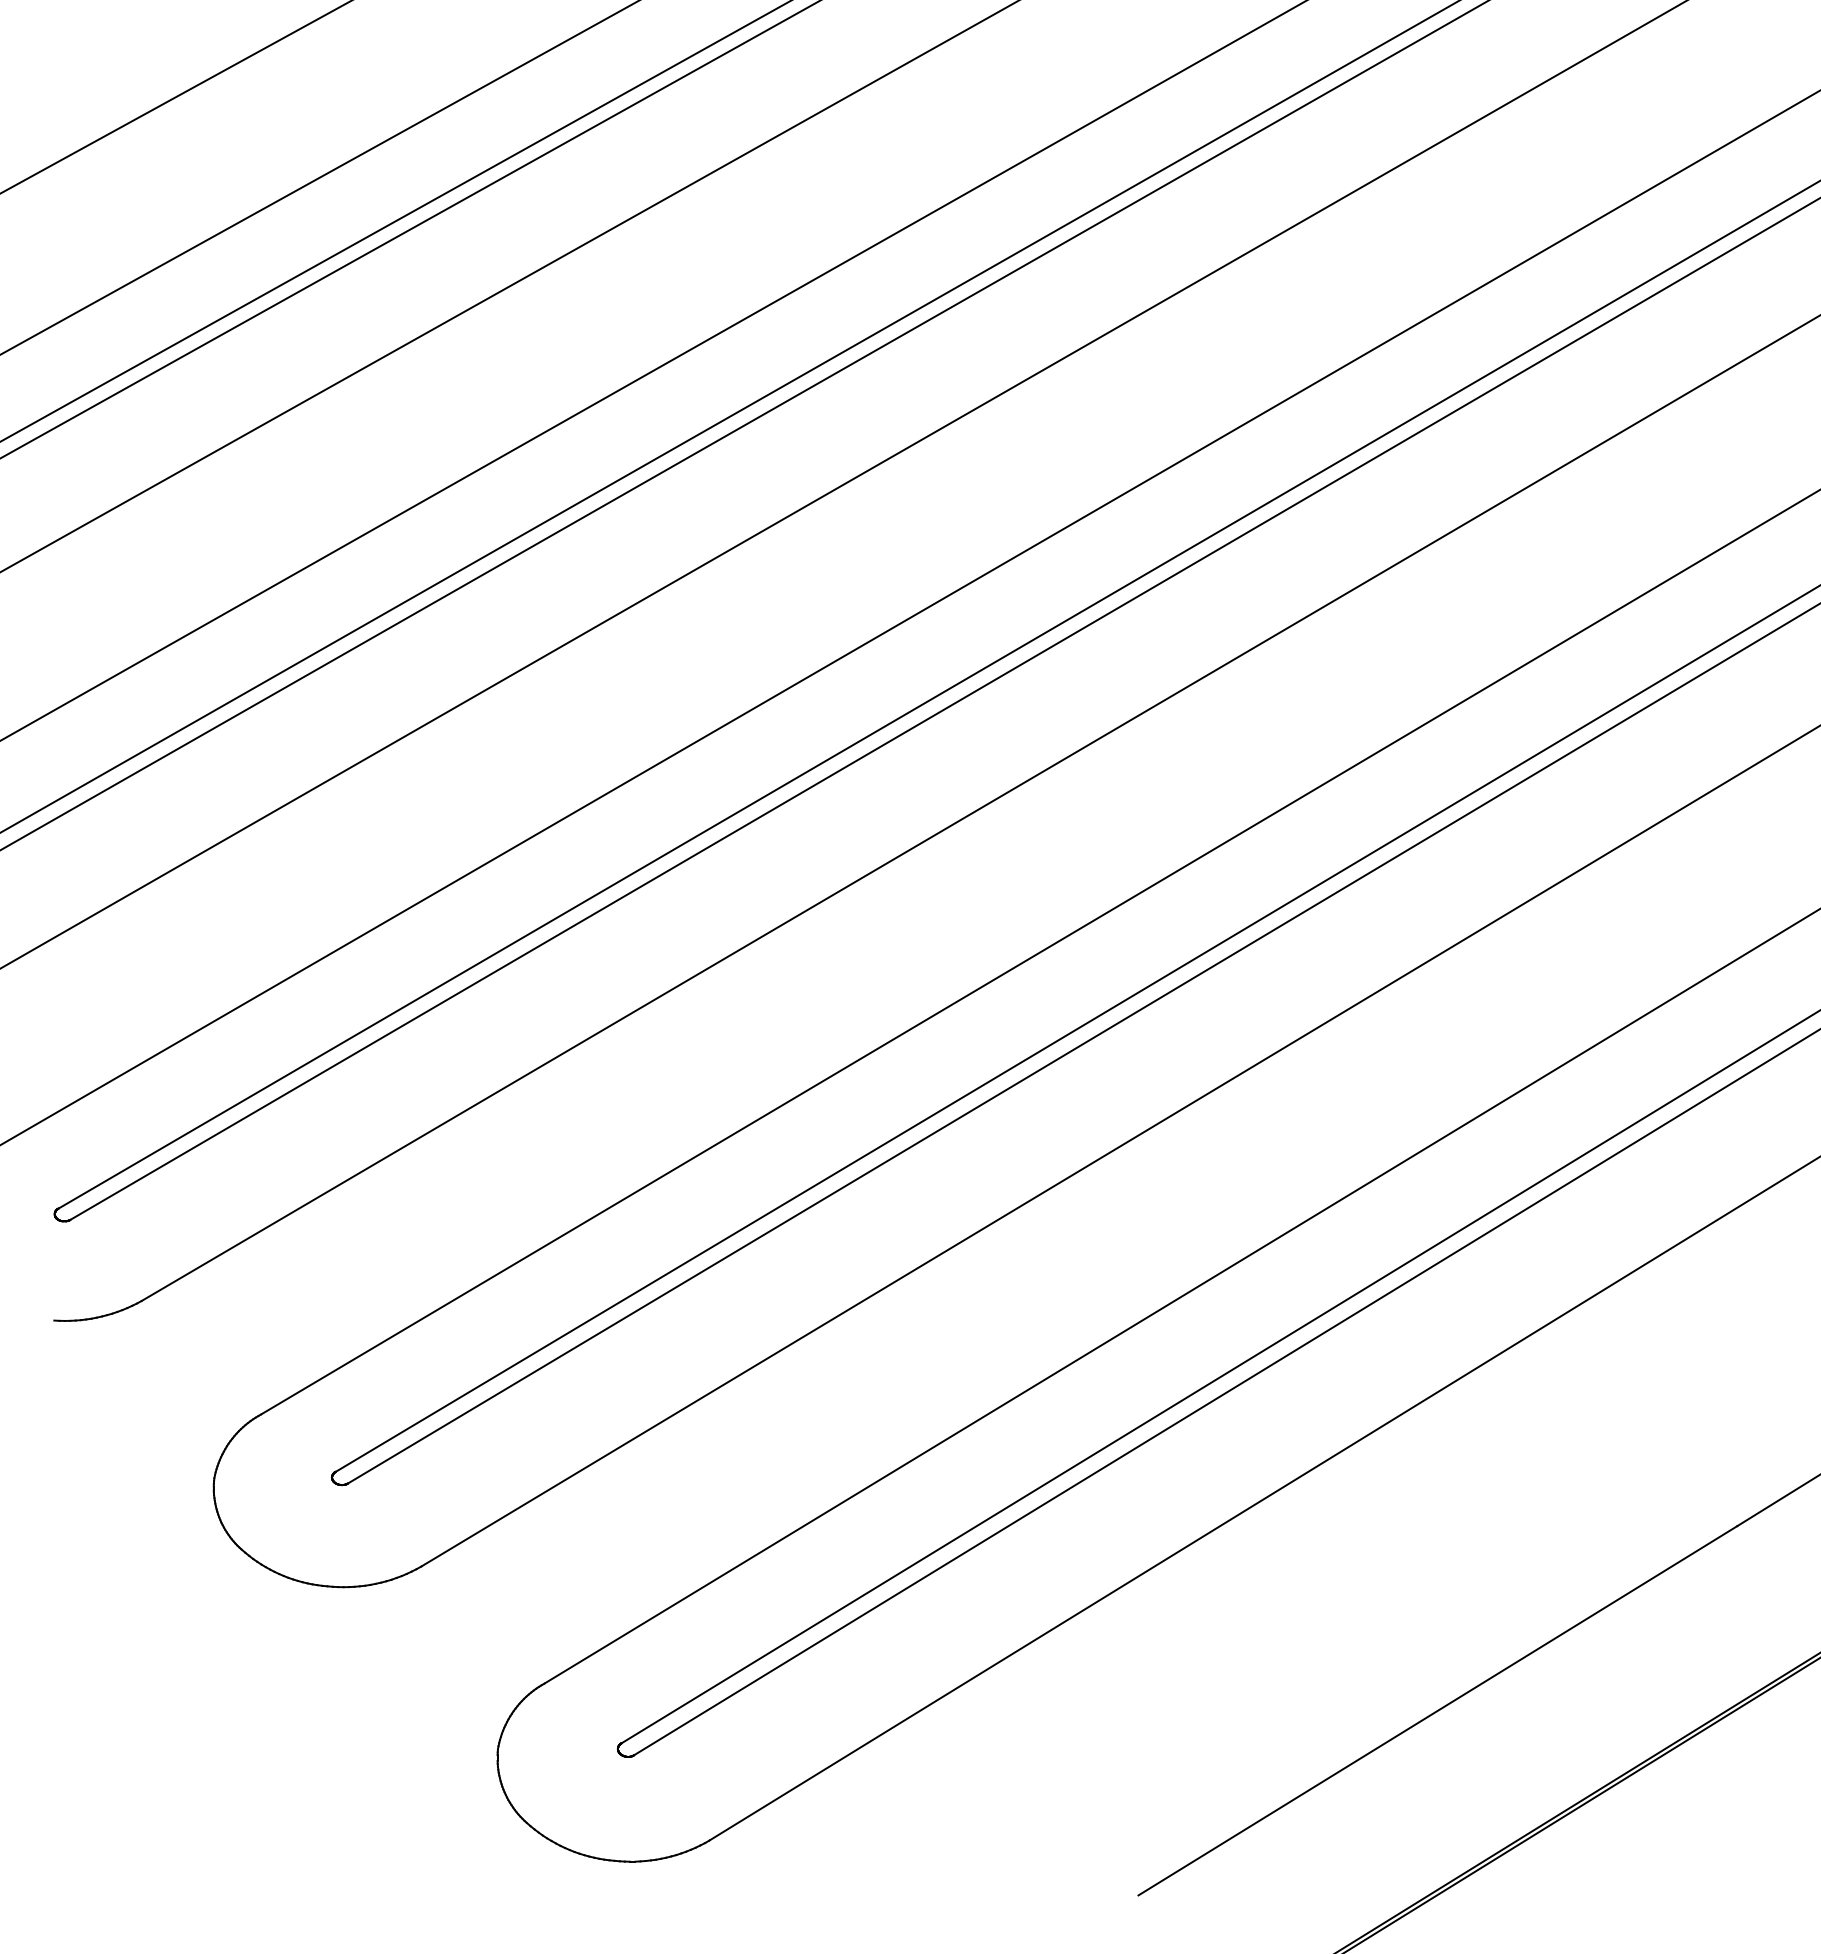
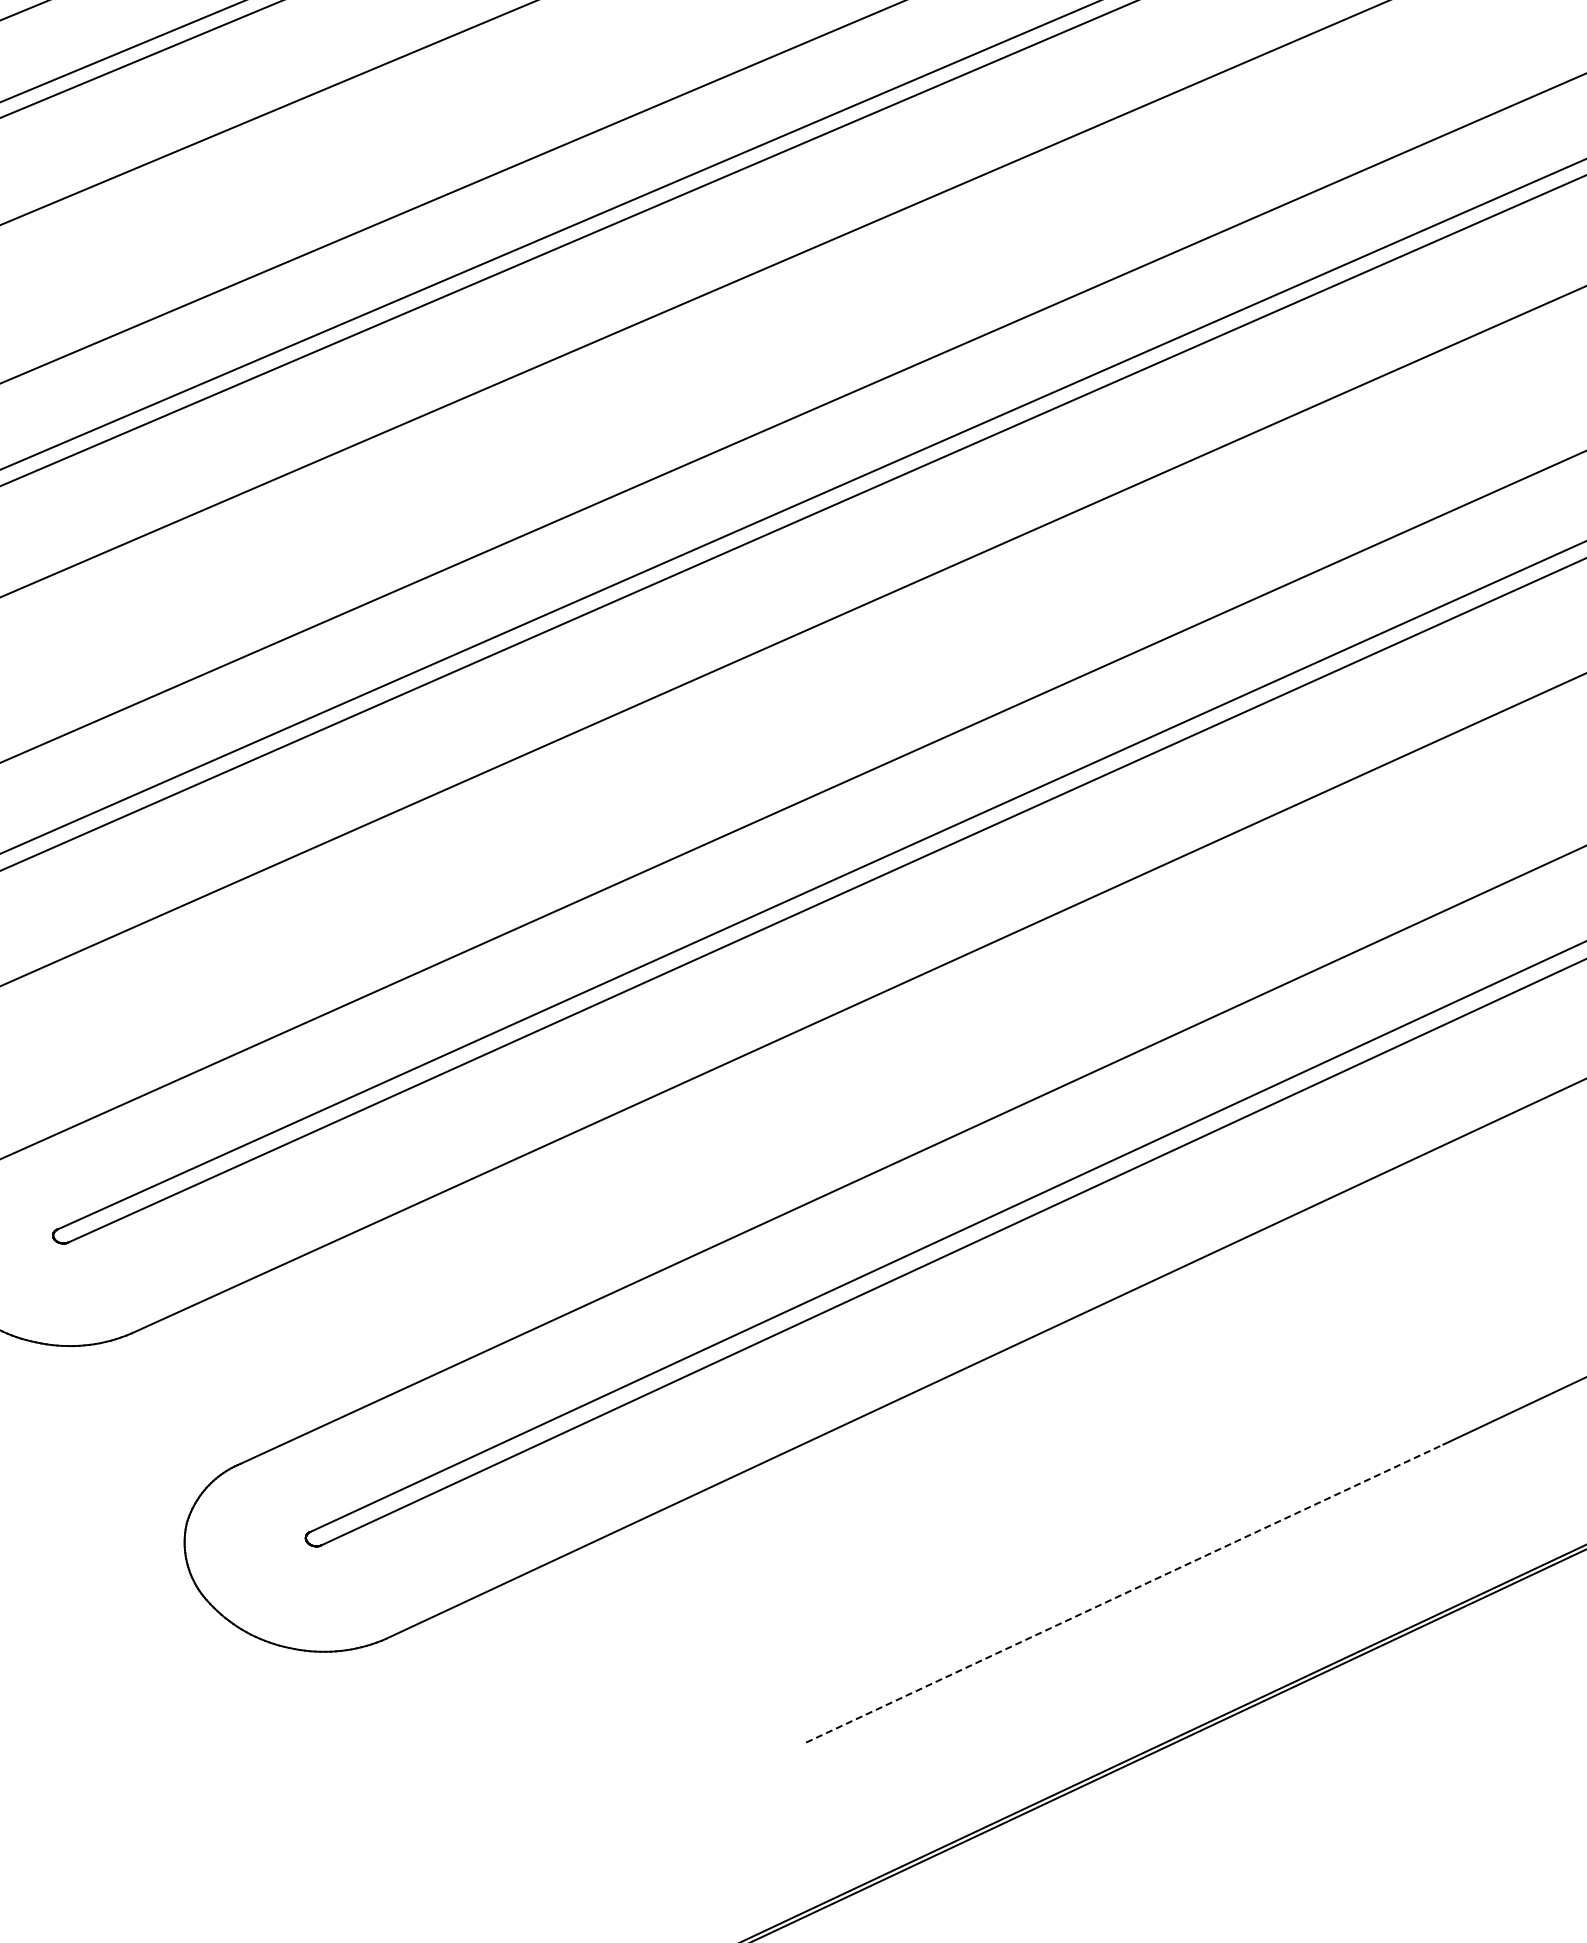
line: (1437, 1710) -> (1124, 1593), solid -> dashed

